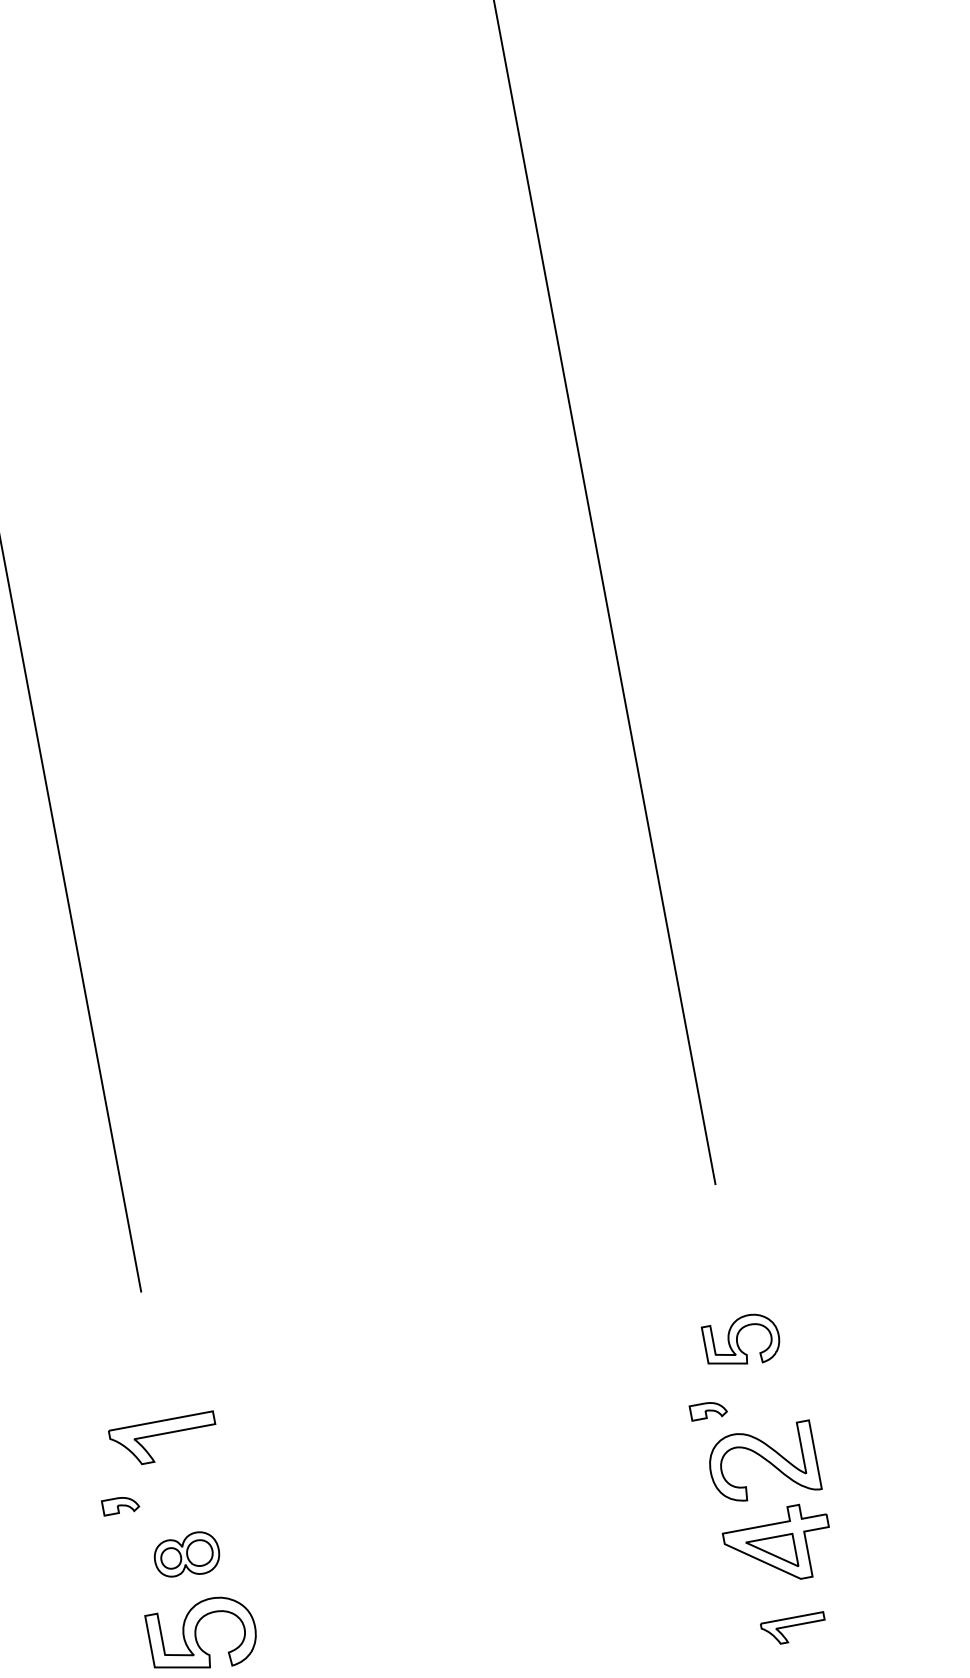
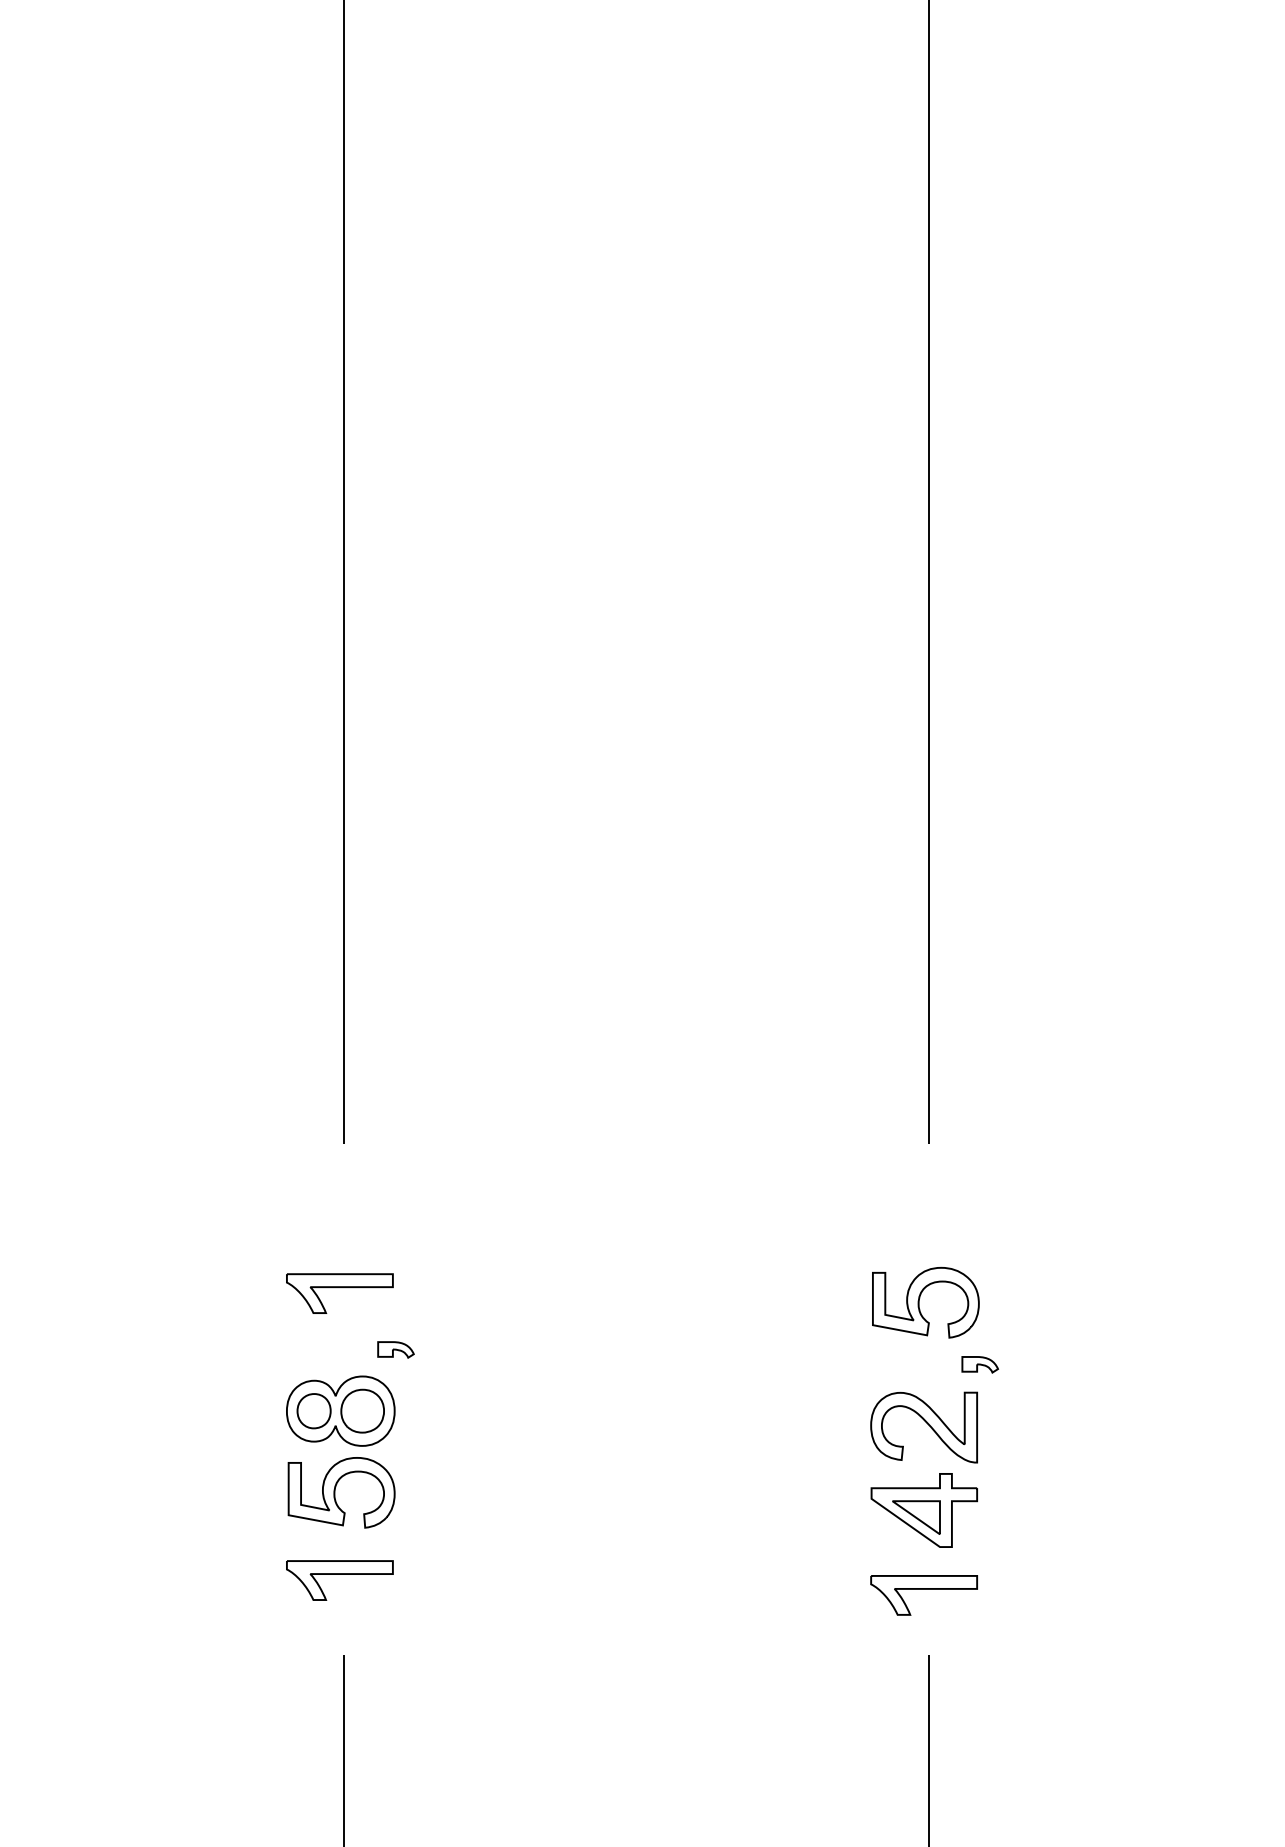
part: (741, 1341) -> (925, 1302), size x1.43
part: (707, 1410) -> (979, 1364), moved
part: (120, 1505) -> (395, 1349), moved
part: (186, 1554) -> (340, 1410), size x1.67
part: (793, 1629) -> (923, 1595), size x1.67

